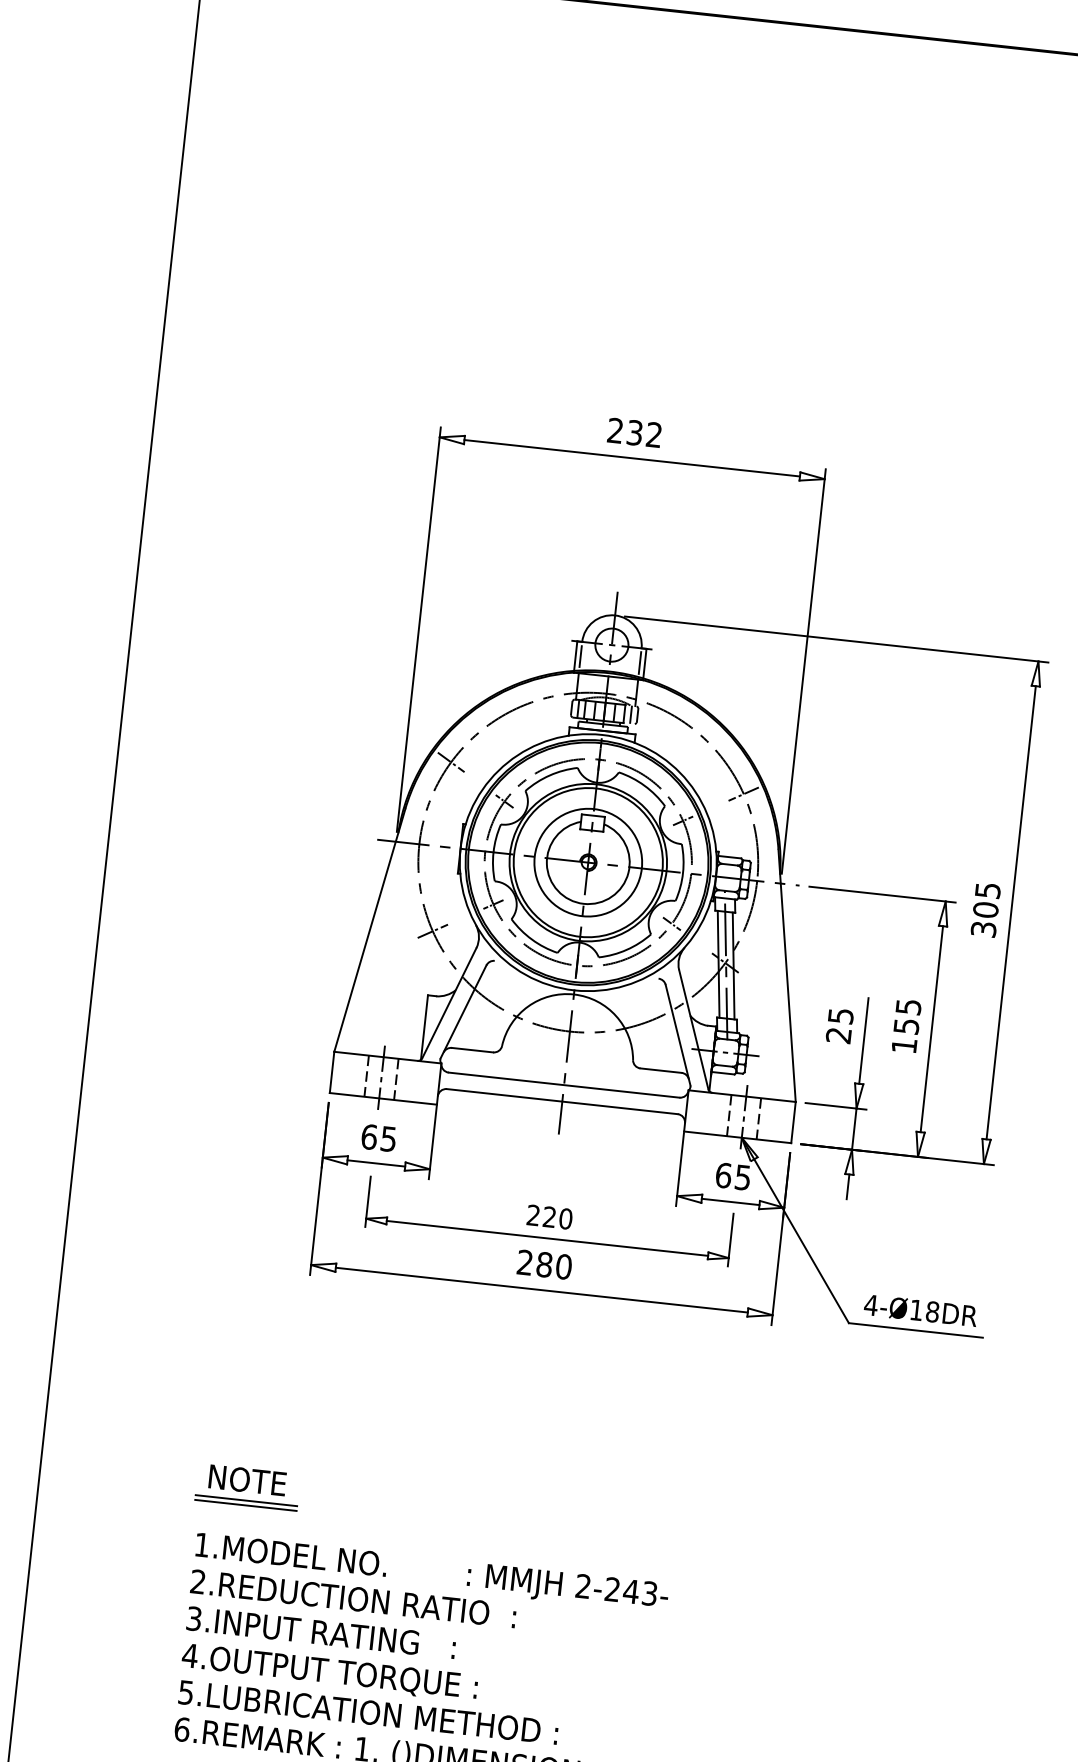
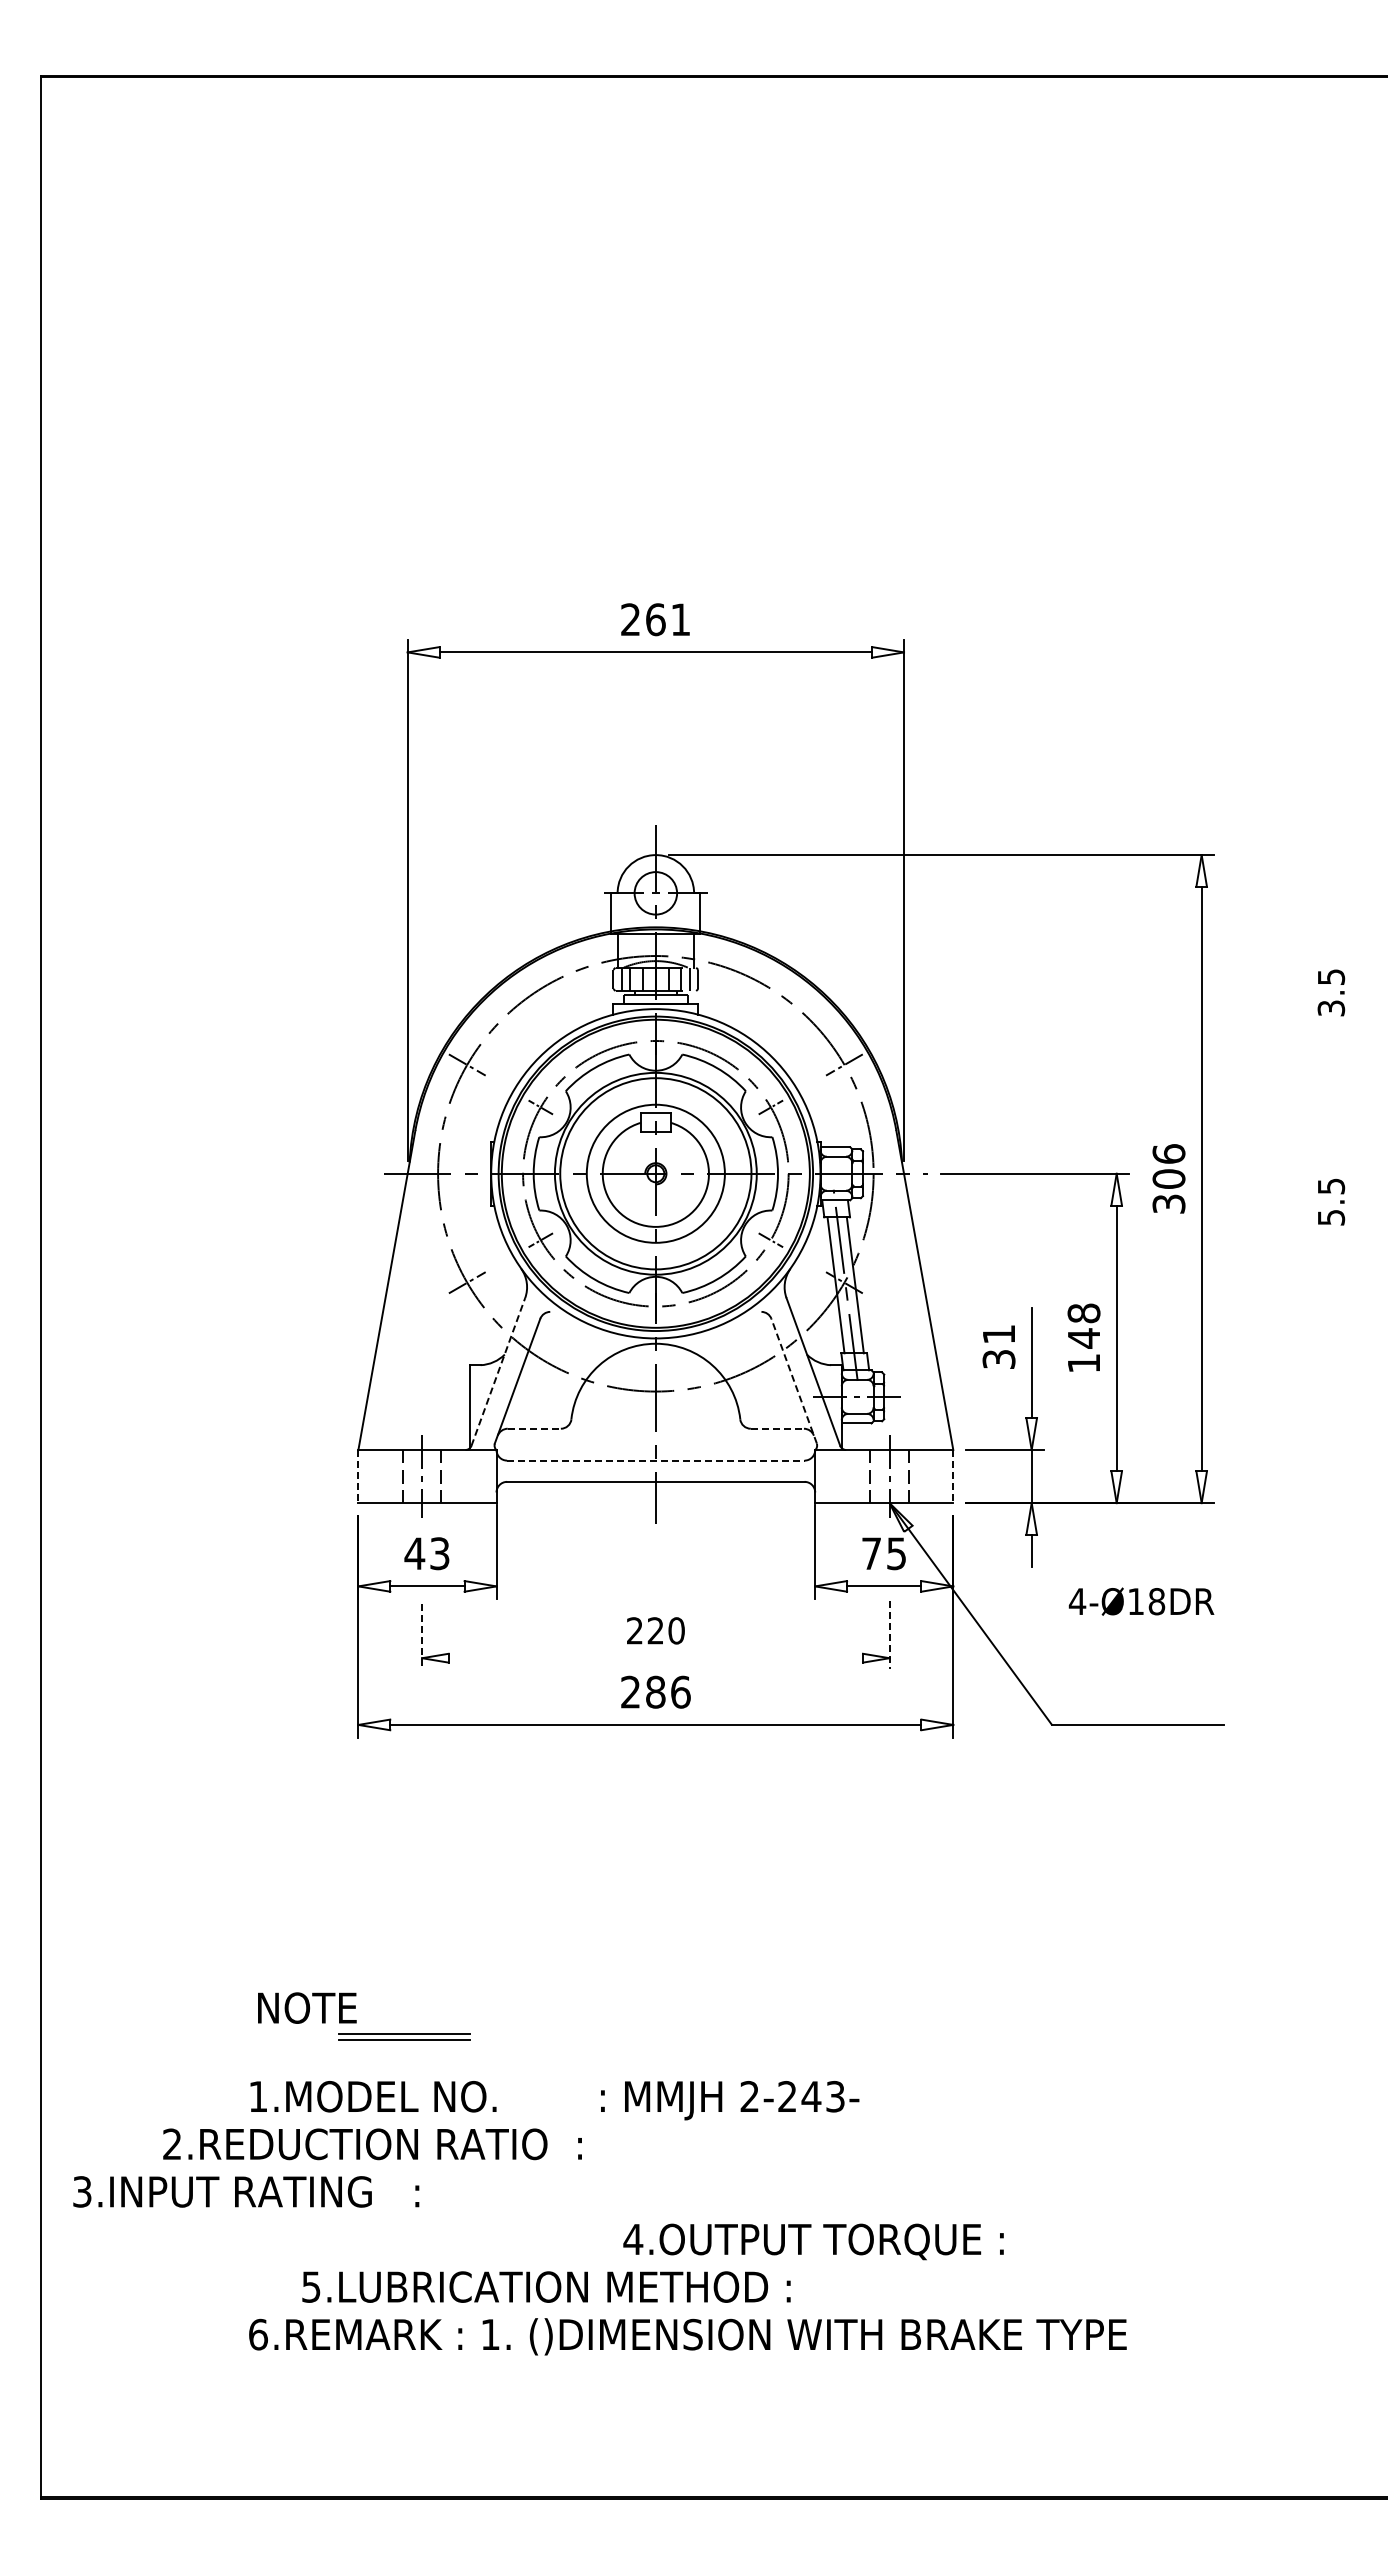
text: (644, 433) -> (667, 619), 232 -> 261
line: (580, 655) -> (617, 911), removed
line: (640, 663) -> (694, 912), removed
text: (987, 890) -> (1168, 1153), 305 -> 306
line: (449, 1003) -> (498, 1372), solid -> dashed
text: (907, 1016) -> (1083, 1325), 155 -> 148
text: (839, 1025) -> (998, 1346), 25 -> 31
line: (678, 1034) -> (794, 1380), solid -> dashed
line: (472, 1049) -> (534, 1428), solid -> dashed
line: (661, 1070) -> (777, 1428), solid -> dashed
line: (332, 1072) -> (358, 1476), solid -> dashed
line: (563, 1085) -> (655, 1460), solid -> dashed
line: (793, 1122) -> (953, 1476), solid -> dashed
text: (378, 1137) -> (426, 1553), 65 -> 43
text: (723, 1175) -> (871, 1553), 65 -> 75
line: (368, 1201) -> (422, 1636), solid -> dashed
line: (547, 1238) -> (655, 1658), removed
line: (730, 1239) -> (889, 1634), solid -> dashed
text: (563, 1266) -> (680, 1691), 280 -> 286
text: (920, 1310) -> (1141, 1601), moved
part: (246, 1502) -> (404, 2036), moved
text: (353, 1598) -> (372, 2144), moved
text: (321, 1632) -> (246, 2191), moved
text: (329, 1672) -> (813, 2241), moved
text: (368, 1712) -> (546, 2286), moved

